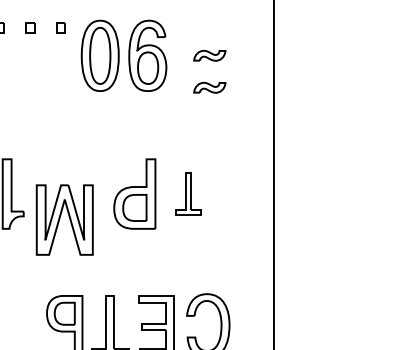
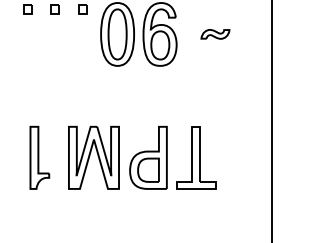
part: (209, 87) -> (215, 62), removed
part: (188, 193) -> (196, 157), size x1.67
part: (64, 219) -> (93, 157), moved

